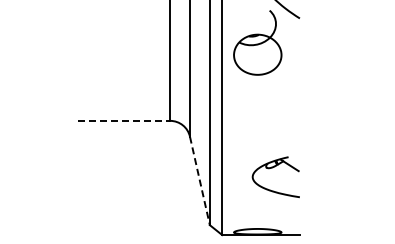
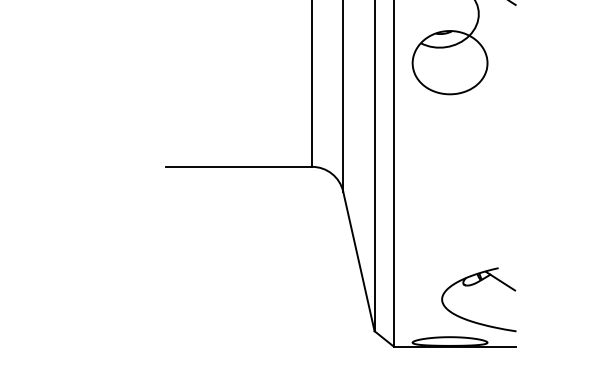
line: (124, 120) -> (240, 166), dashed -> solid
part: (272, 168) -> (473, 286), moved
line: (200, 181) -> (359, 262), dashed -> solid

